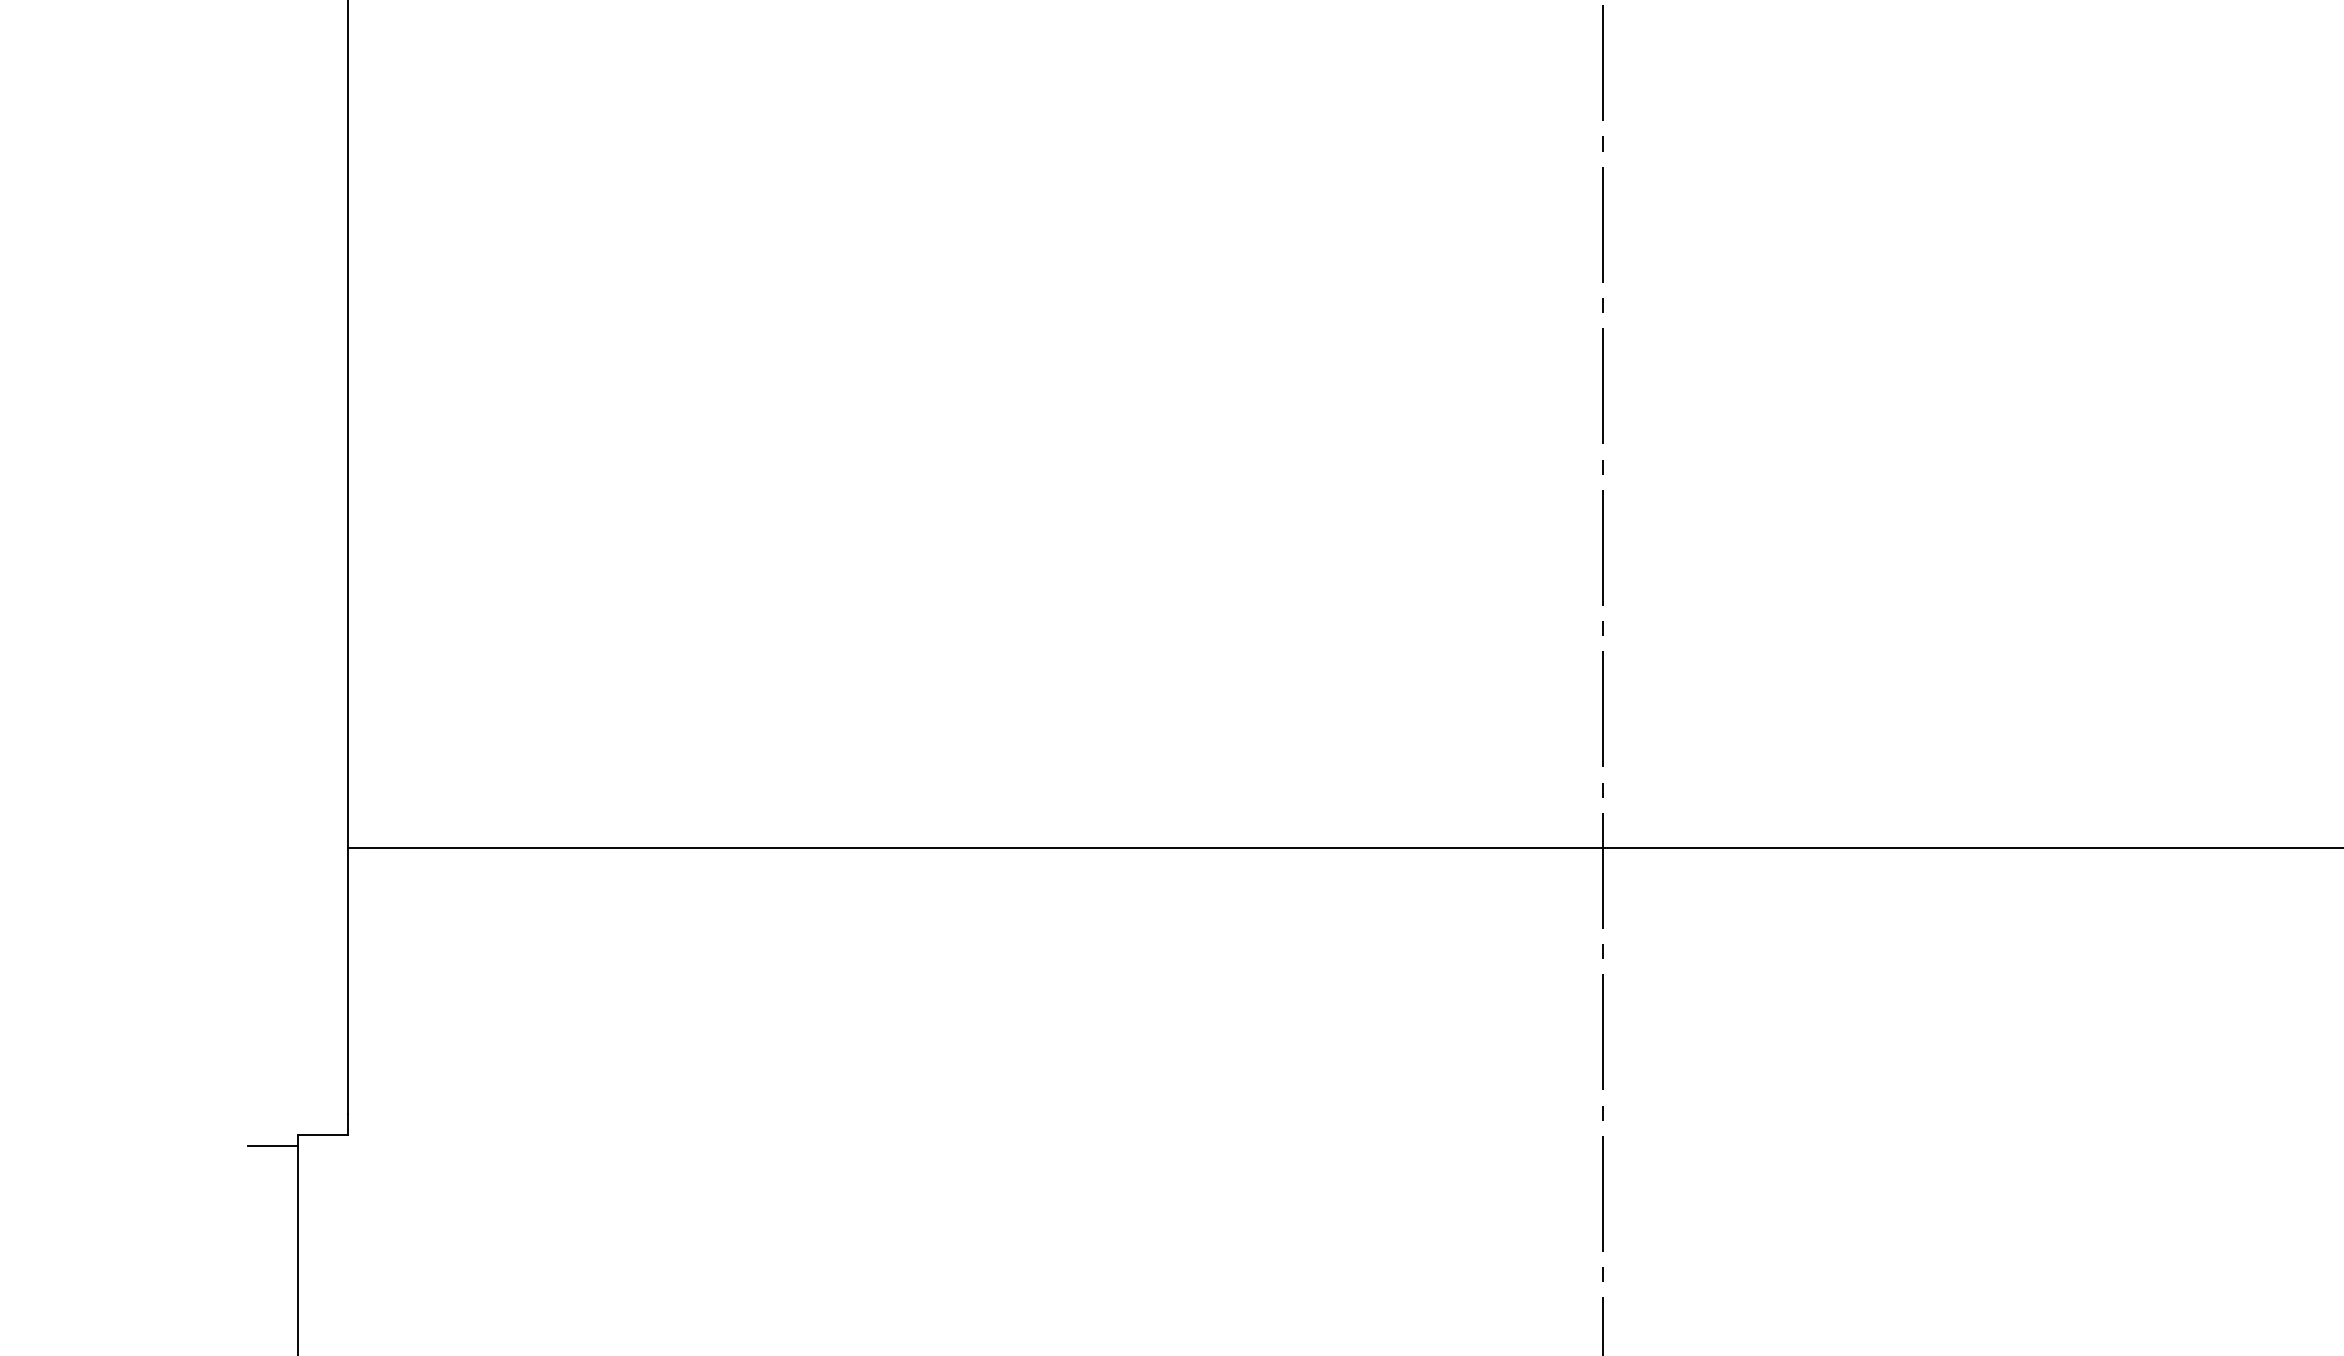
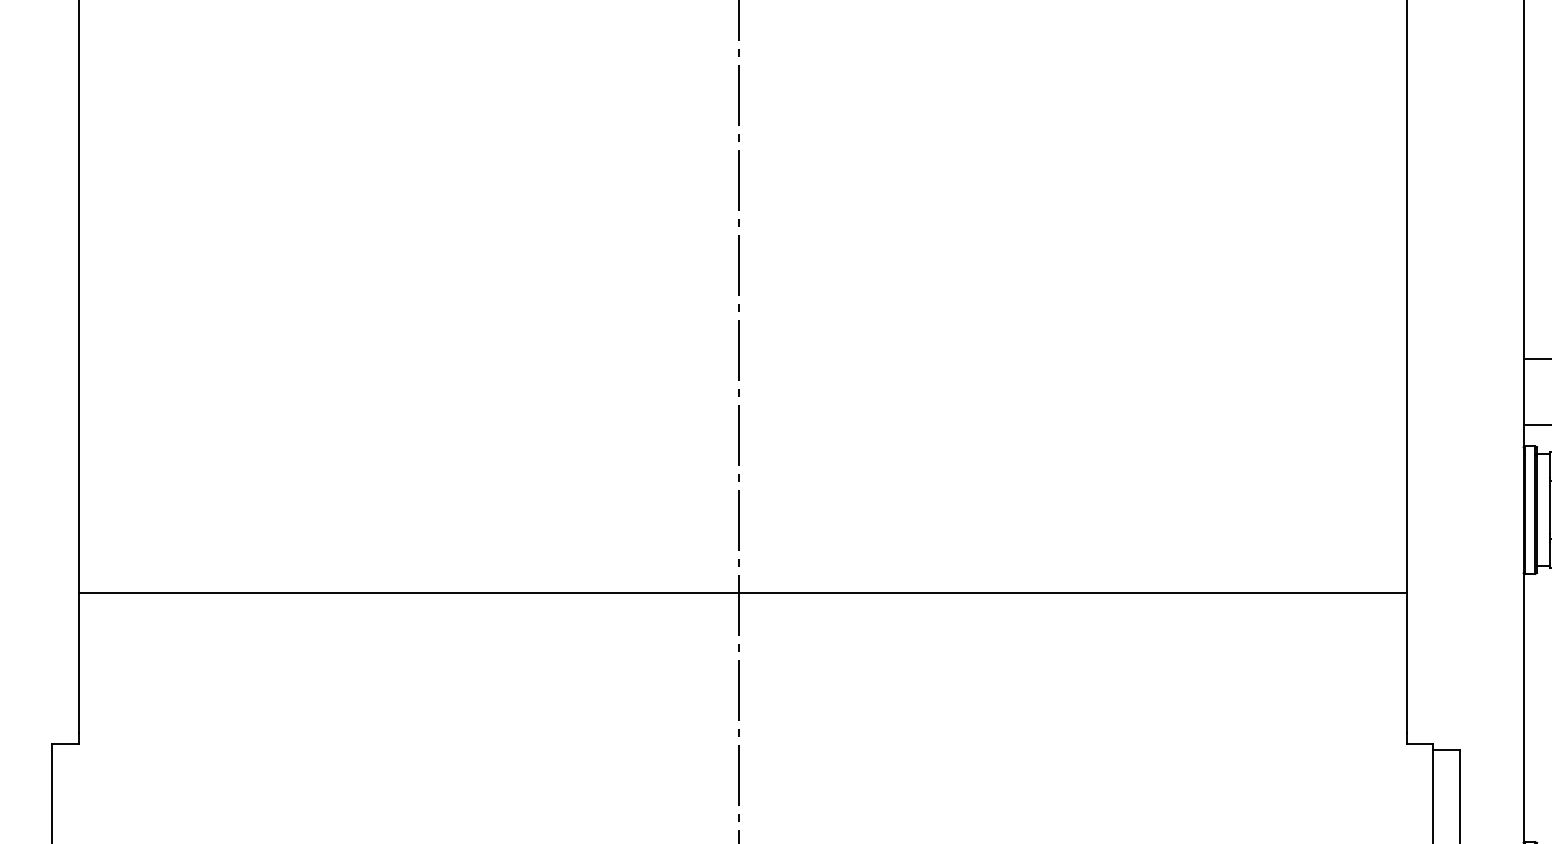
line: (271, 1144) -> (38, 749), removed

